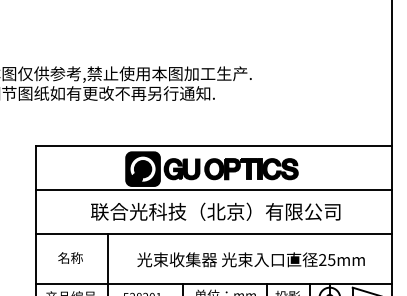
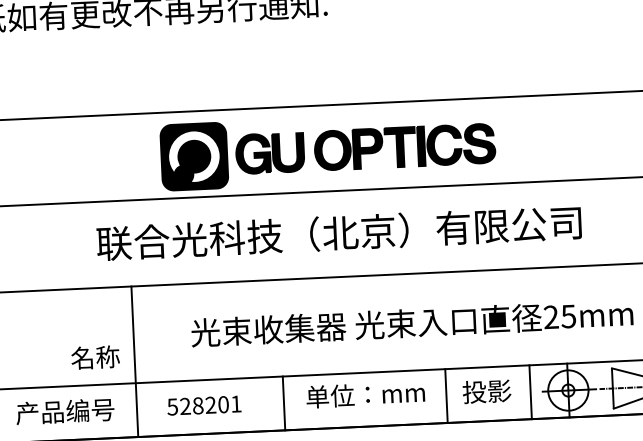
text: (70, 257) -> (95, 356), moved

